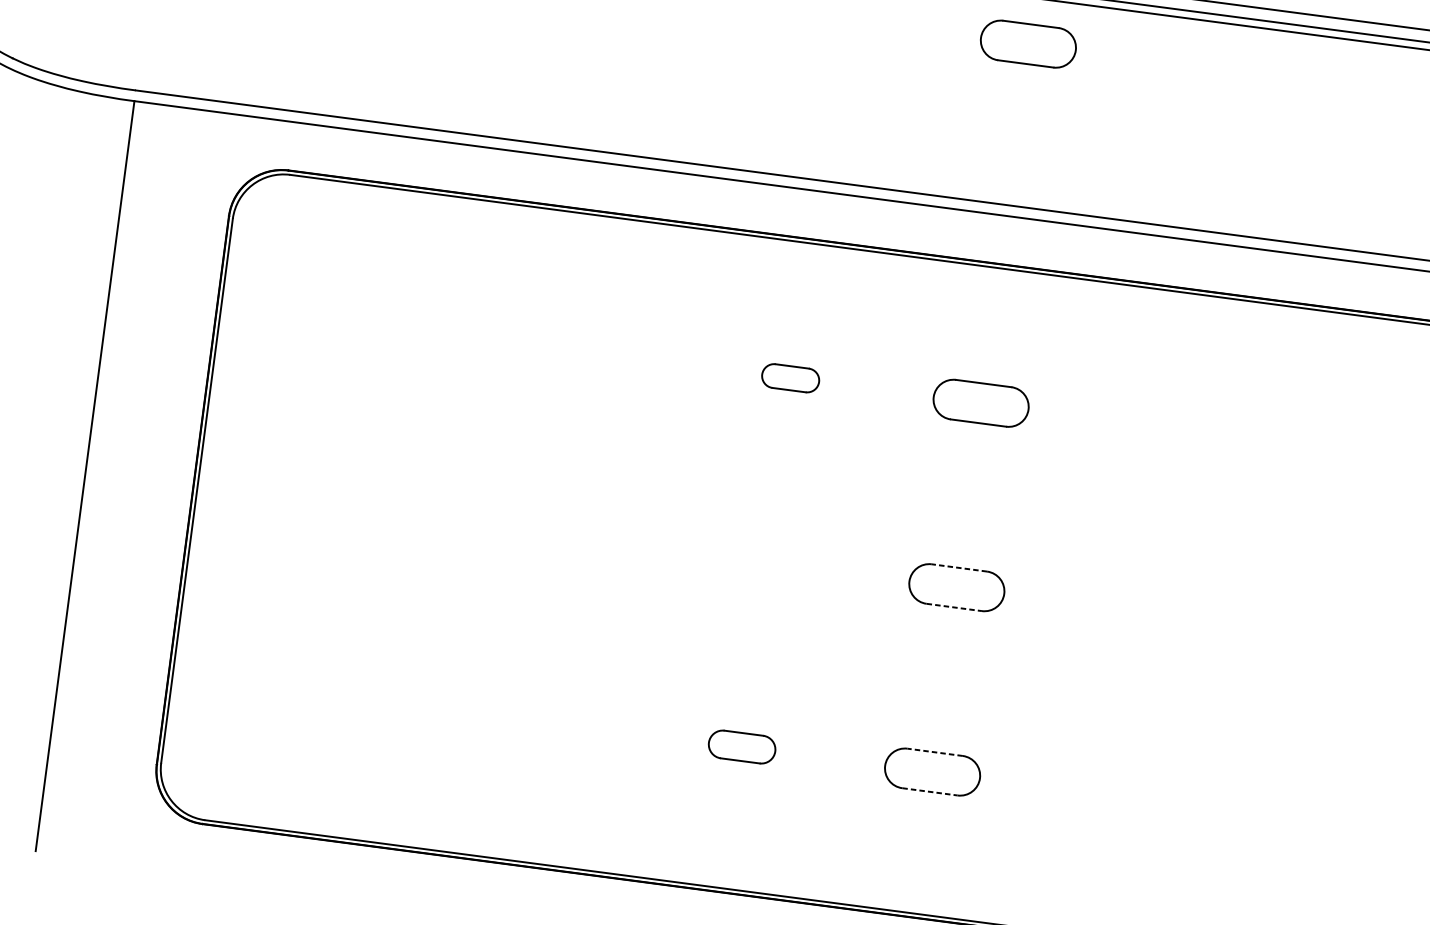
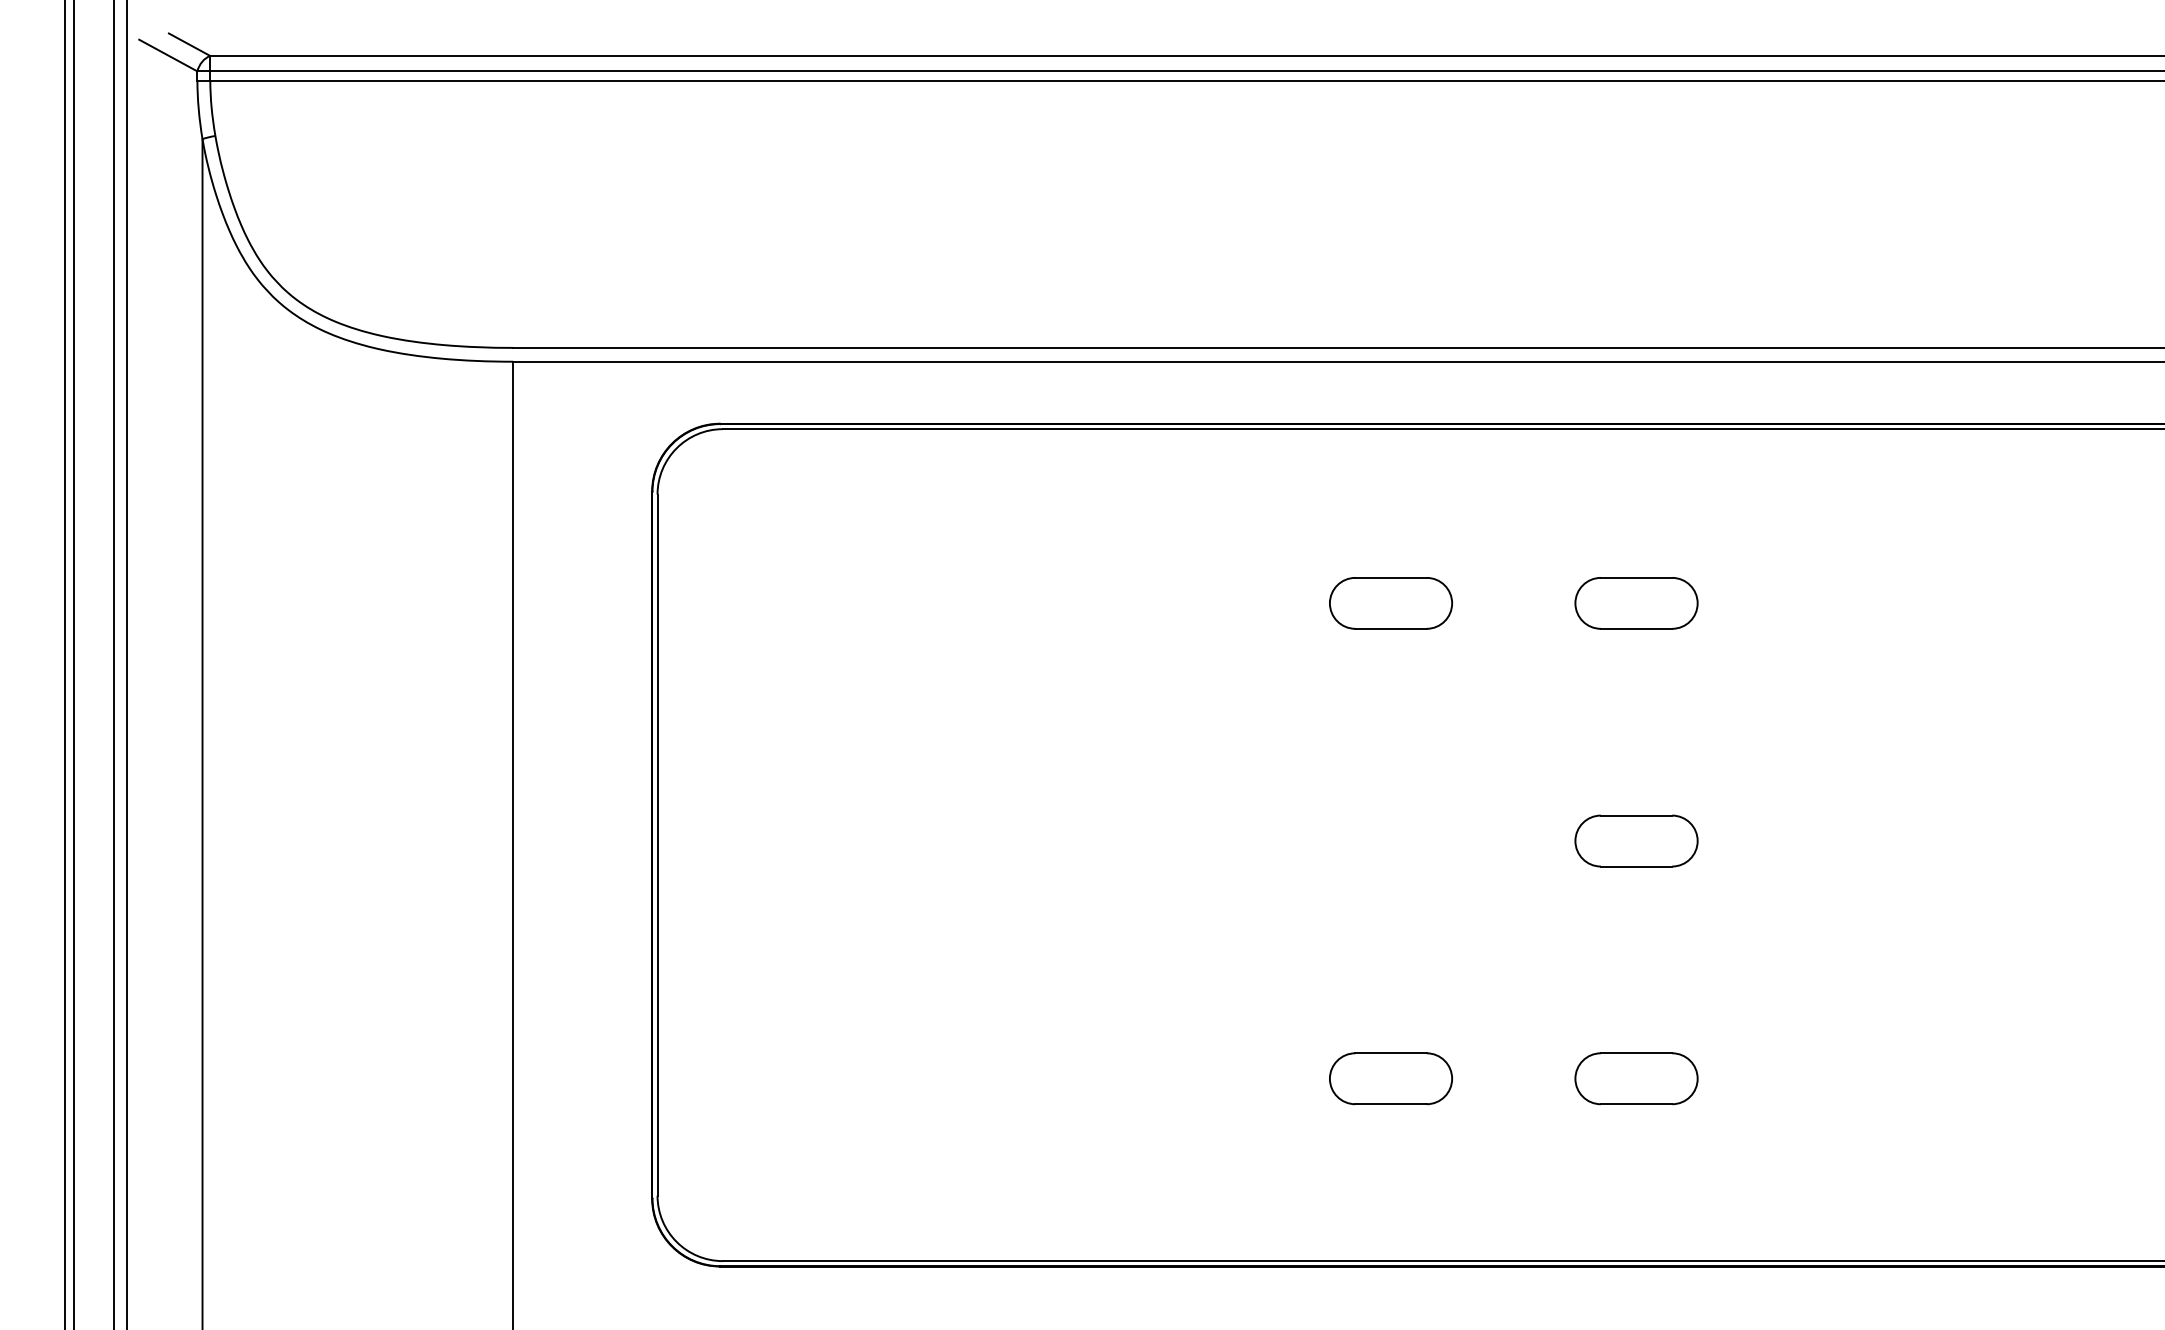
part: (1028, 44) -> (1636, 140), removed
part: (790, 378) -> (1390, 603), size x1.67
line: (959, 567) -> (1636, 815), dashed -> solid
line: (954, 607) -> (1636, 866), dashed -> solid
part: (741, 746) -> (1390, 1078), size x1.43
line: (935, 752) -> (1636, 1053), dashed -> solid
line: (929, 792) -> (1636, 1104), dashed -> solid

